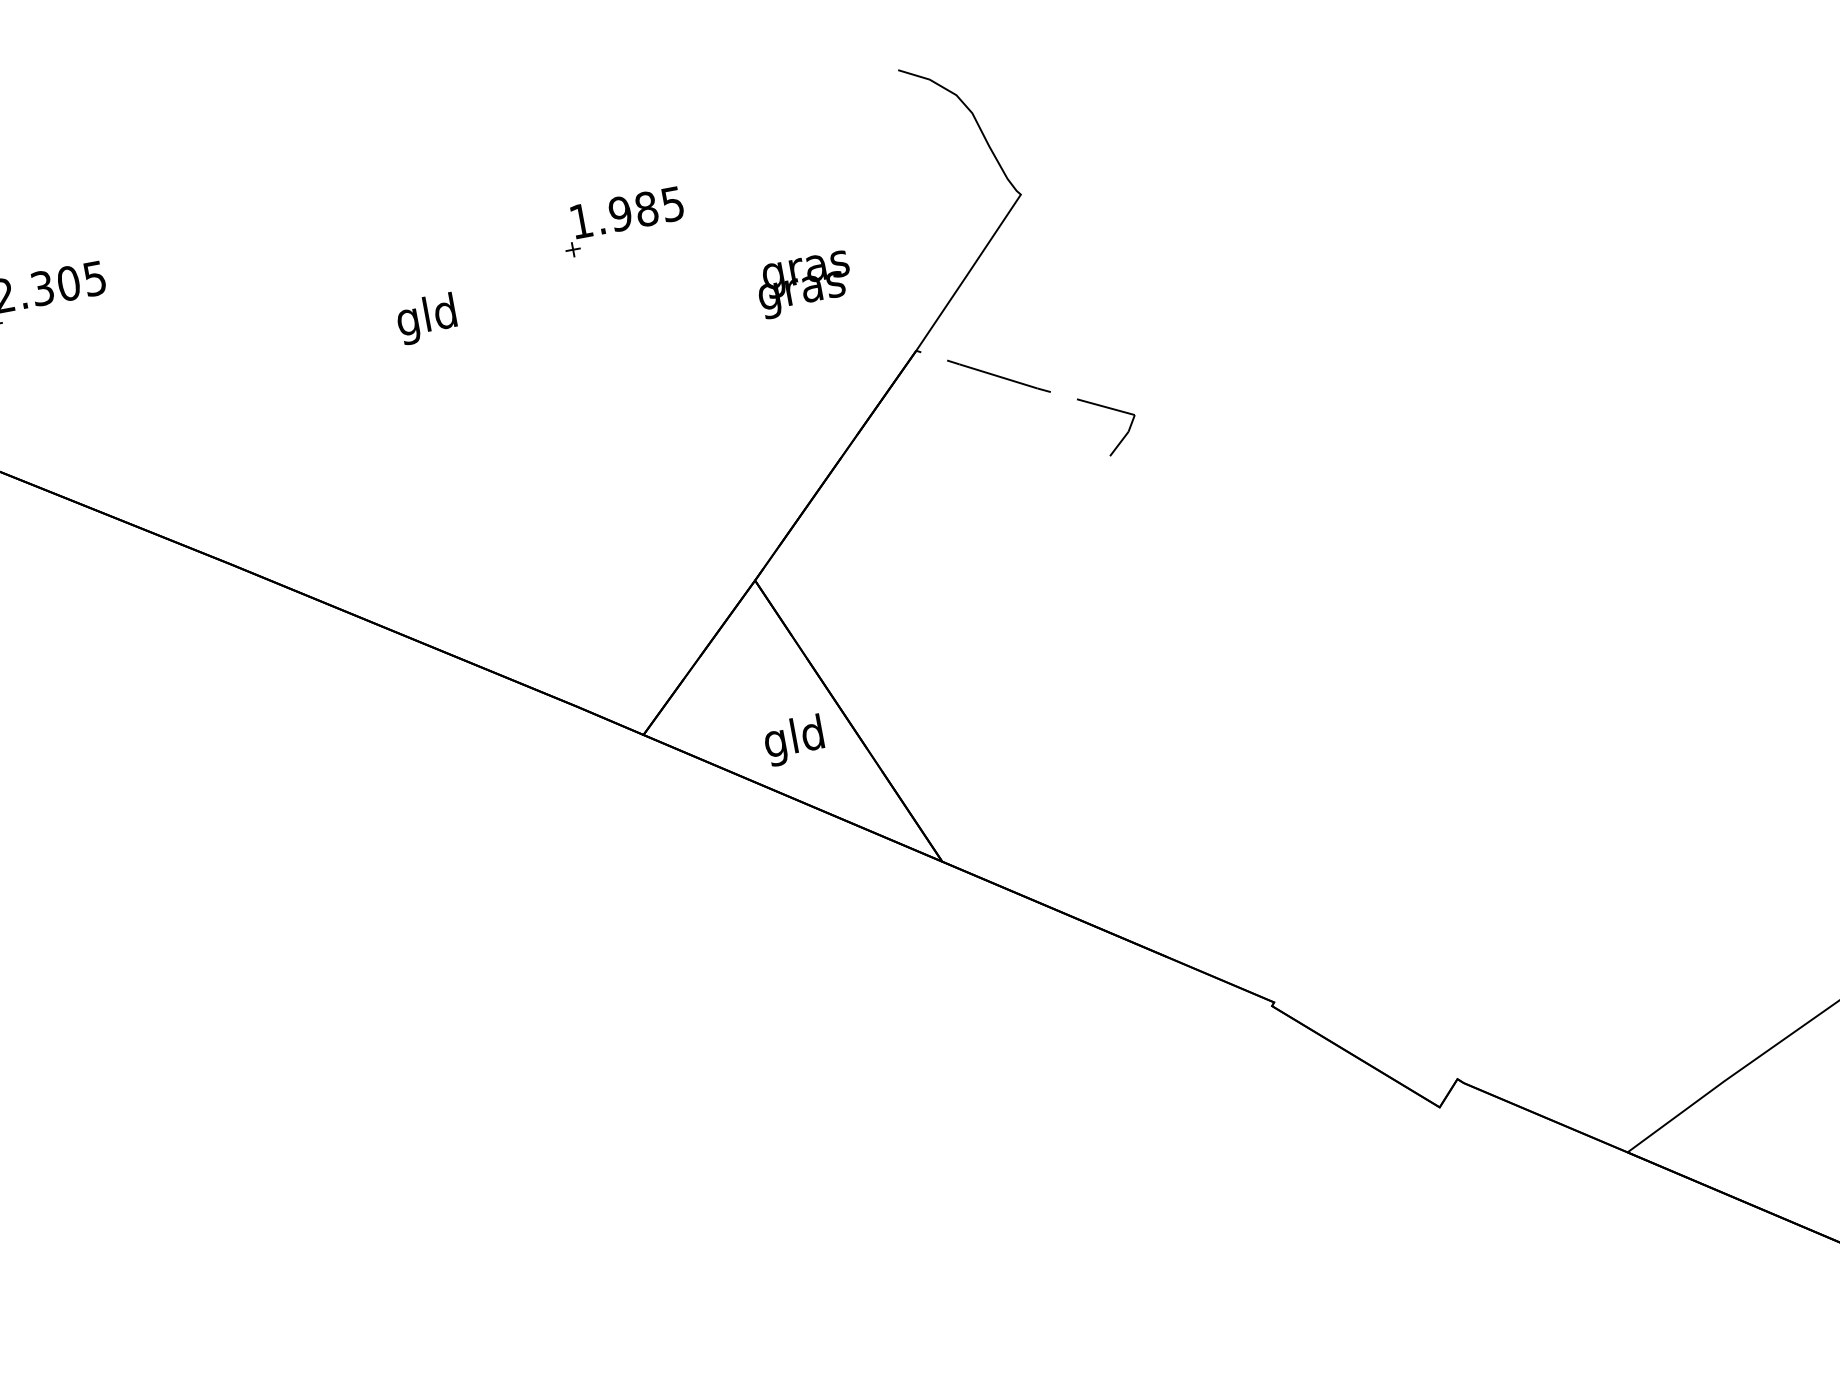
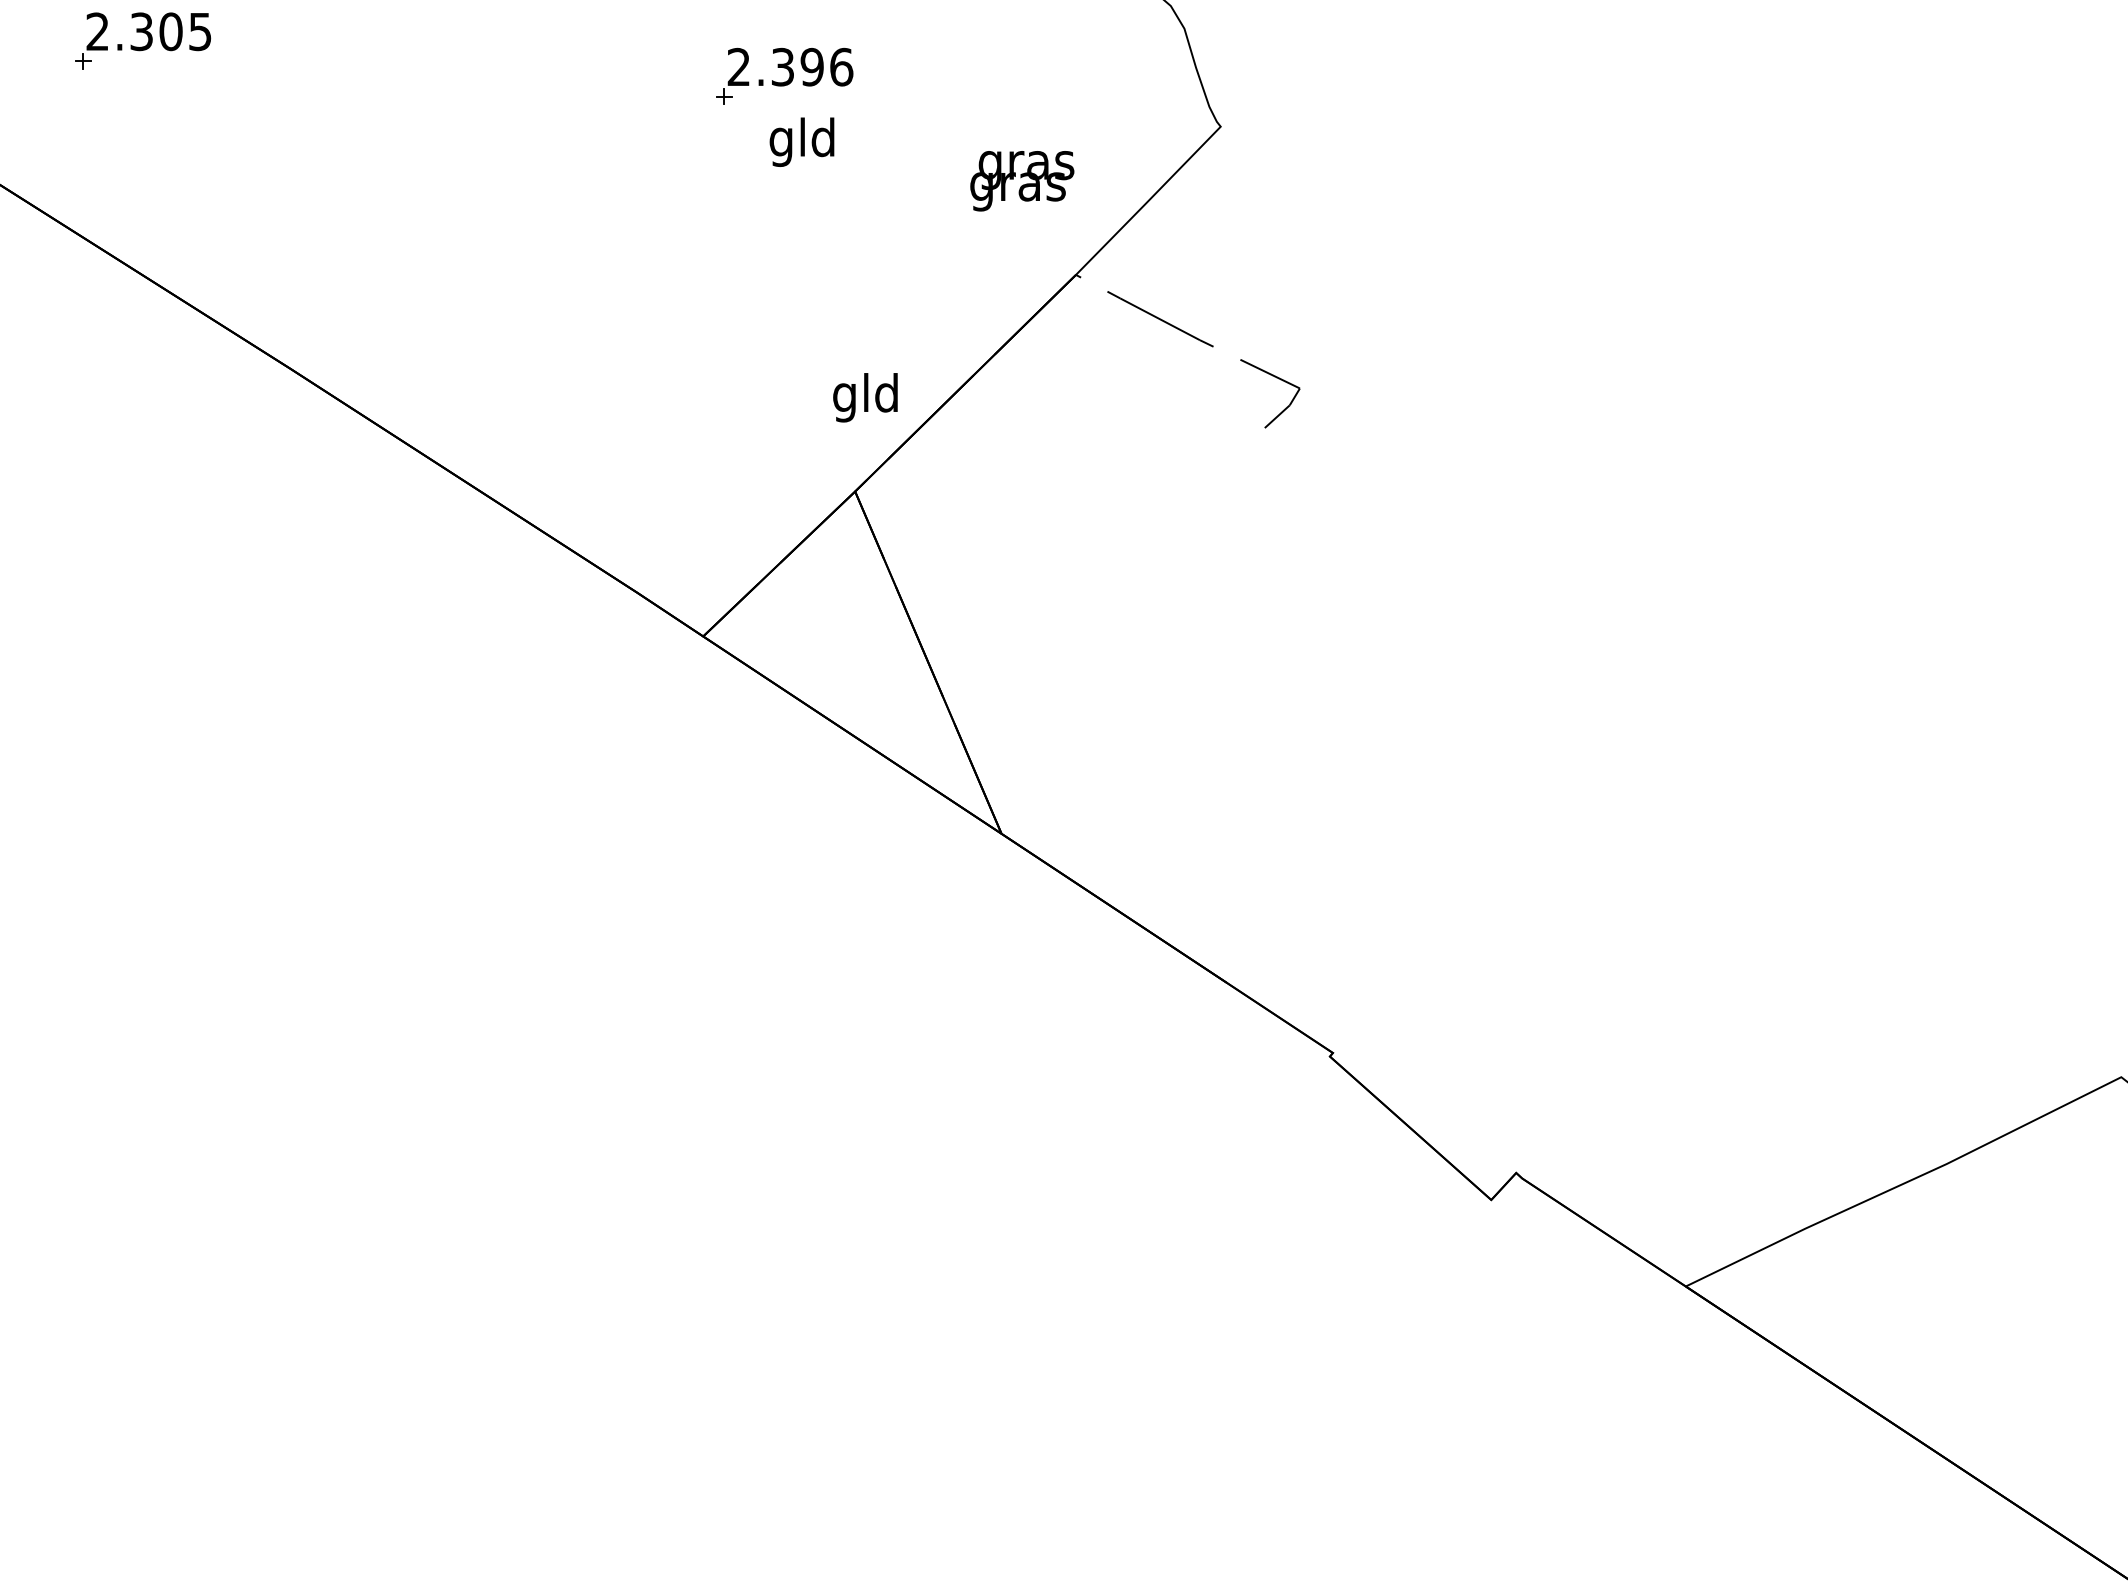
text: (627, 212) -> (790, 66), 1.985 -> 2.396
text: (804, 285) -> (1022, 181), moved
text: (426, 318) -> (801, 141), moved
text: (794, 740) -> (865, 397), moved

